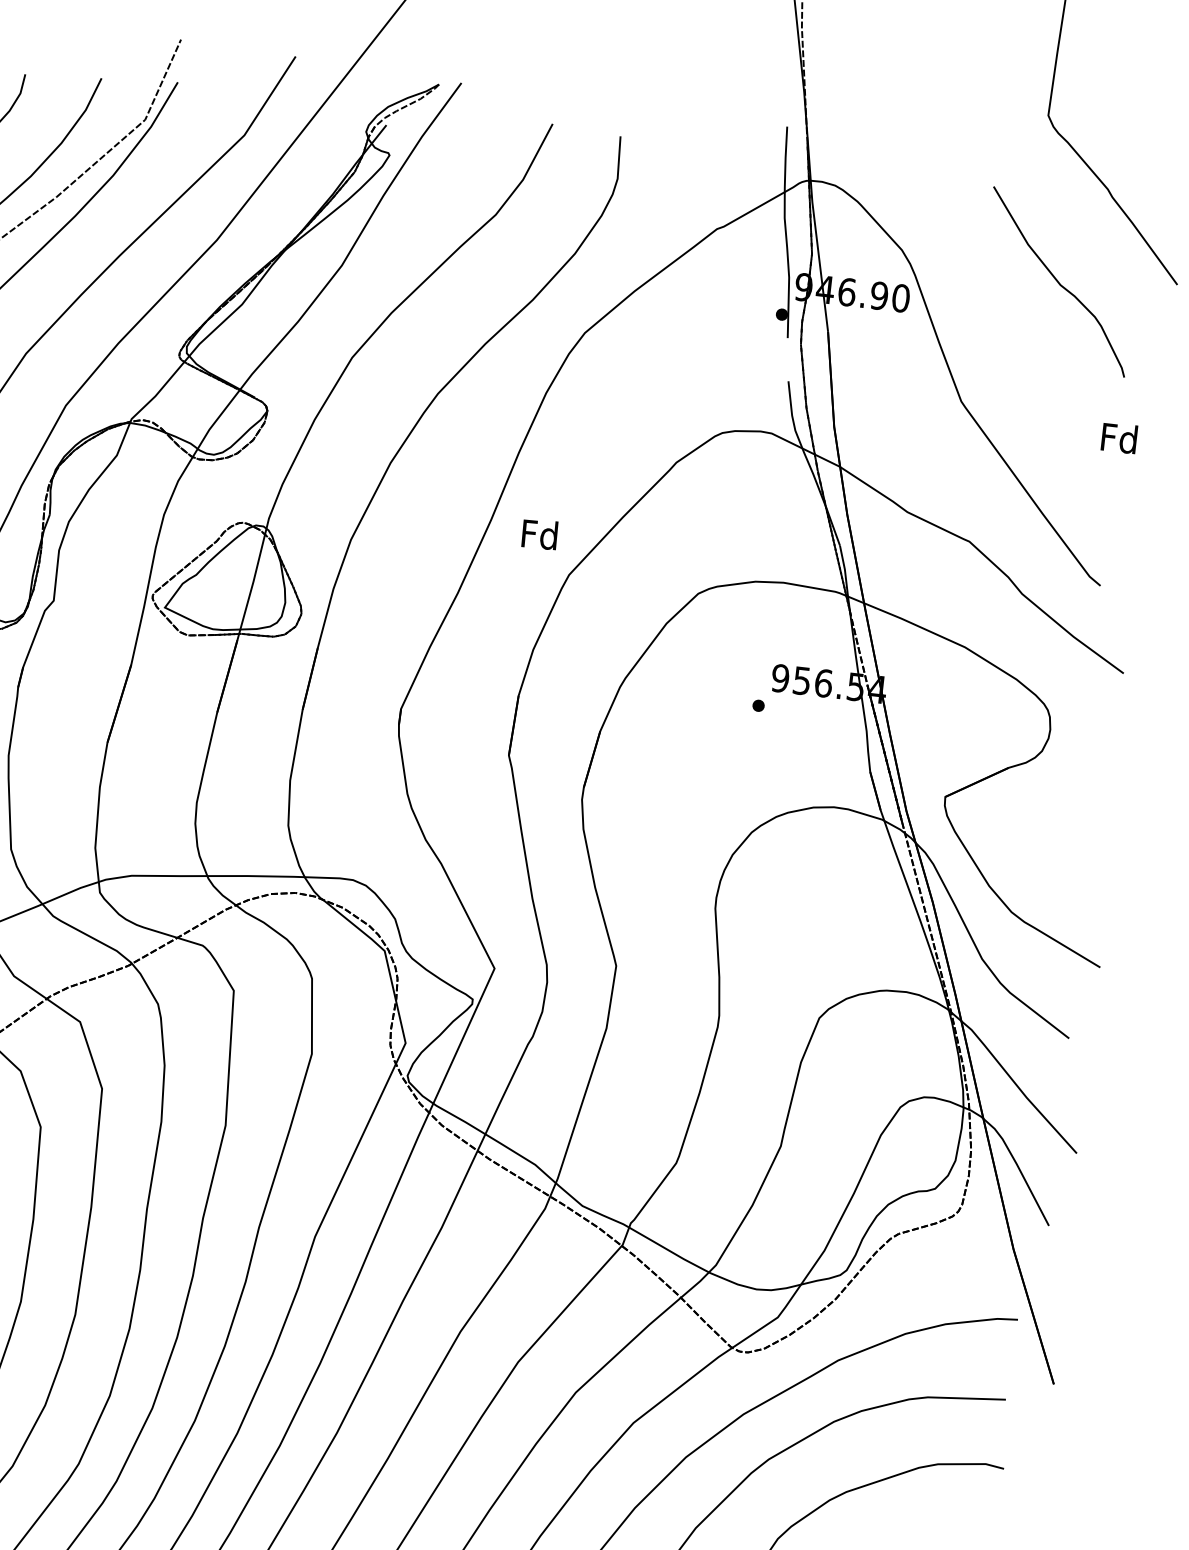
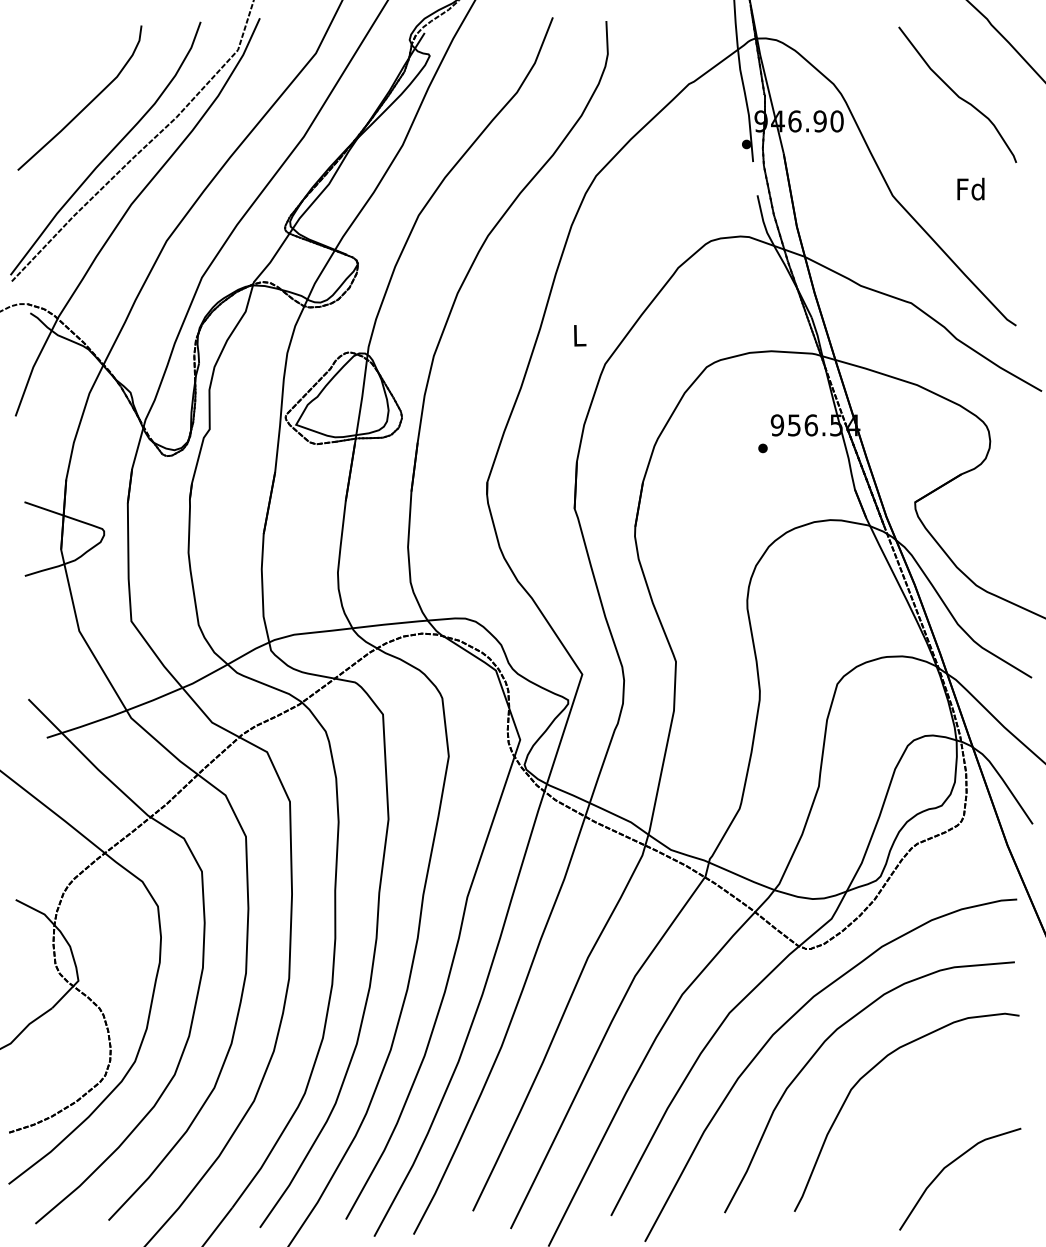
text: (1118, 437) -> (970, 188), moved
text: (539, 533) -> (578, 334), Fd -> L

